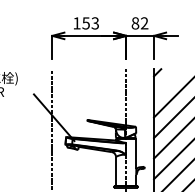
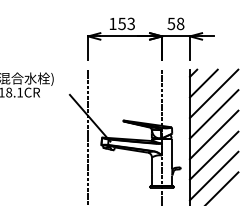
text: (139, 22) -> (175, 23), 82 -> 58
line: (167, 82) -> (203, 83), added

